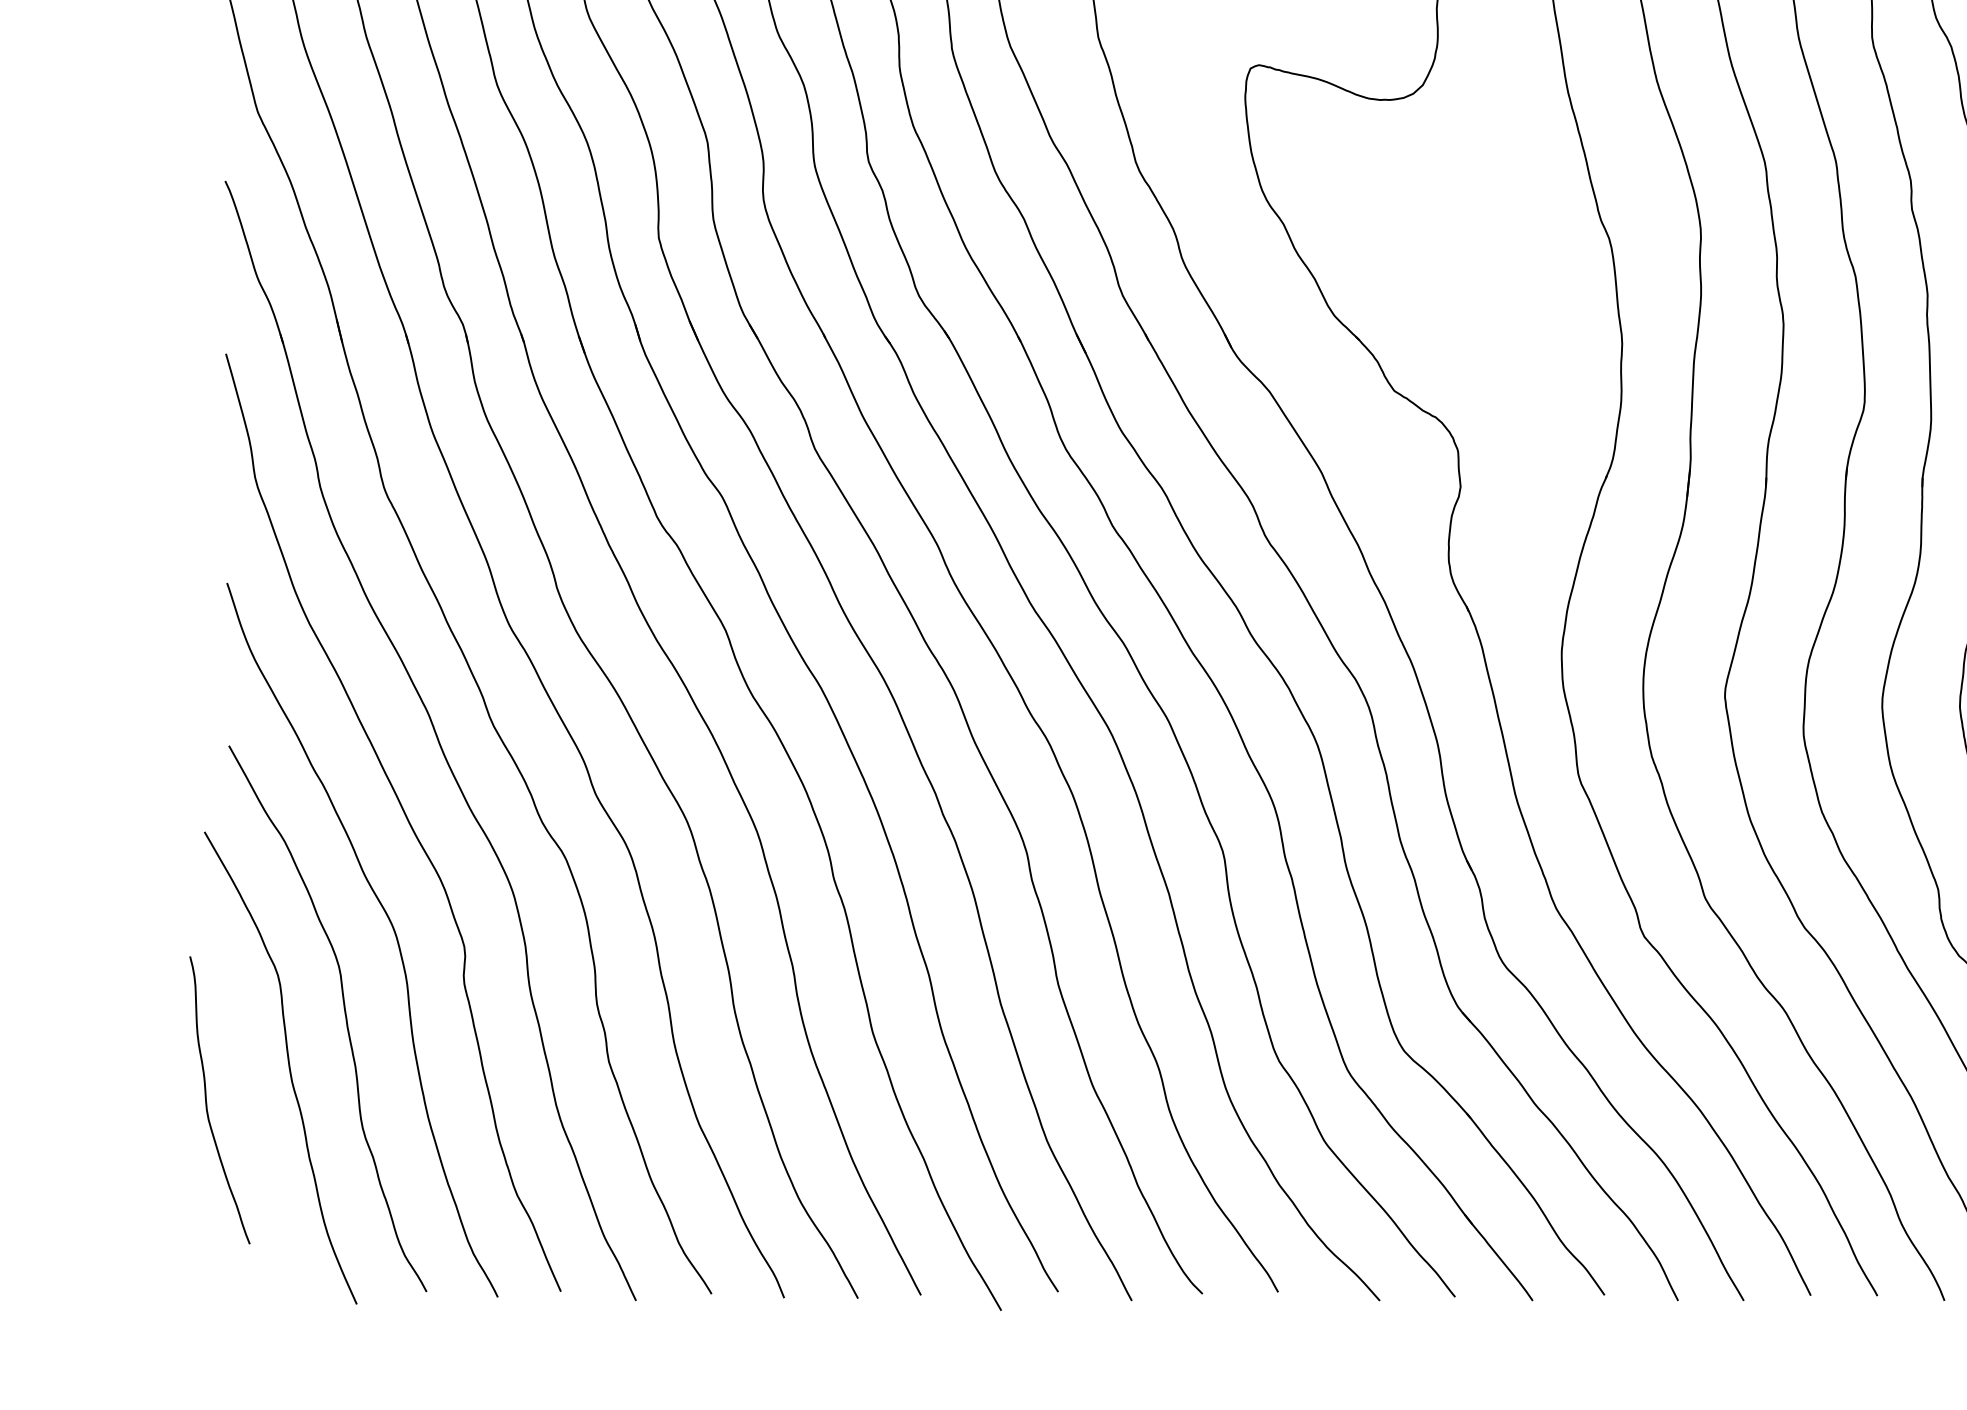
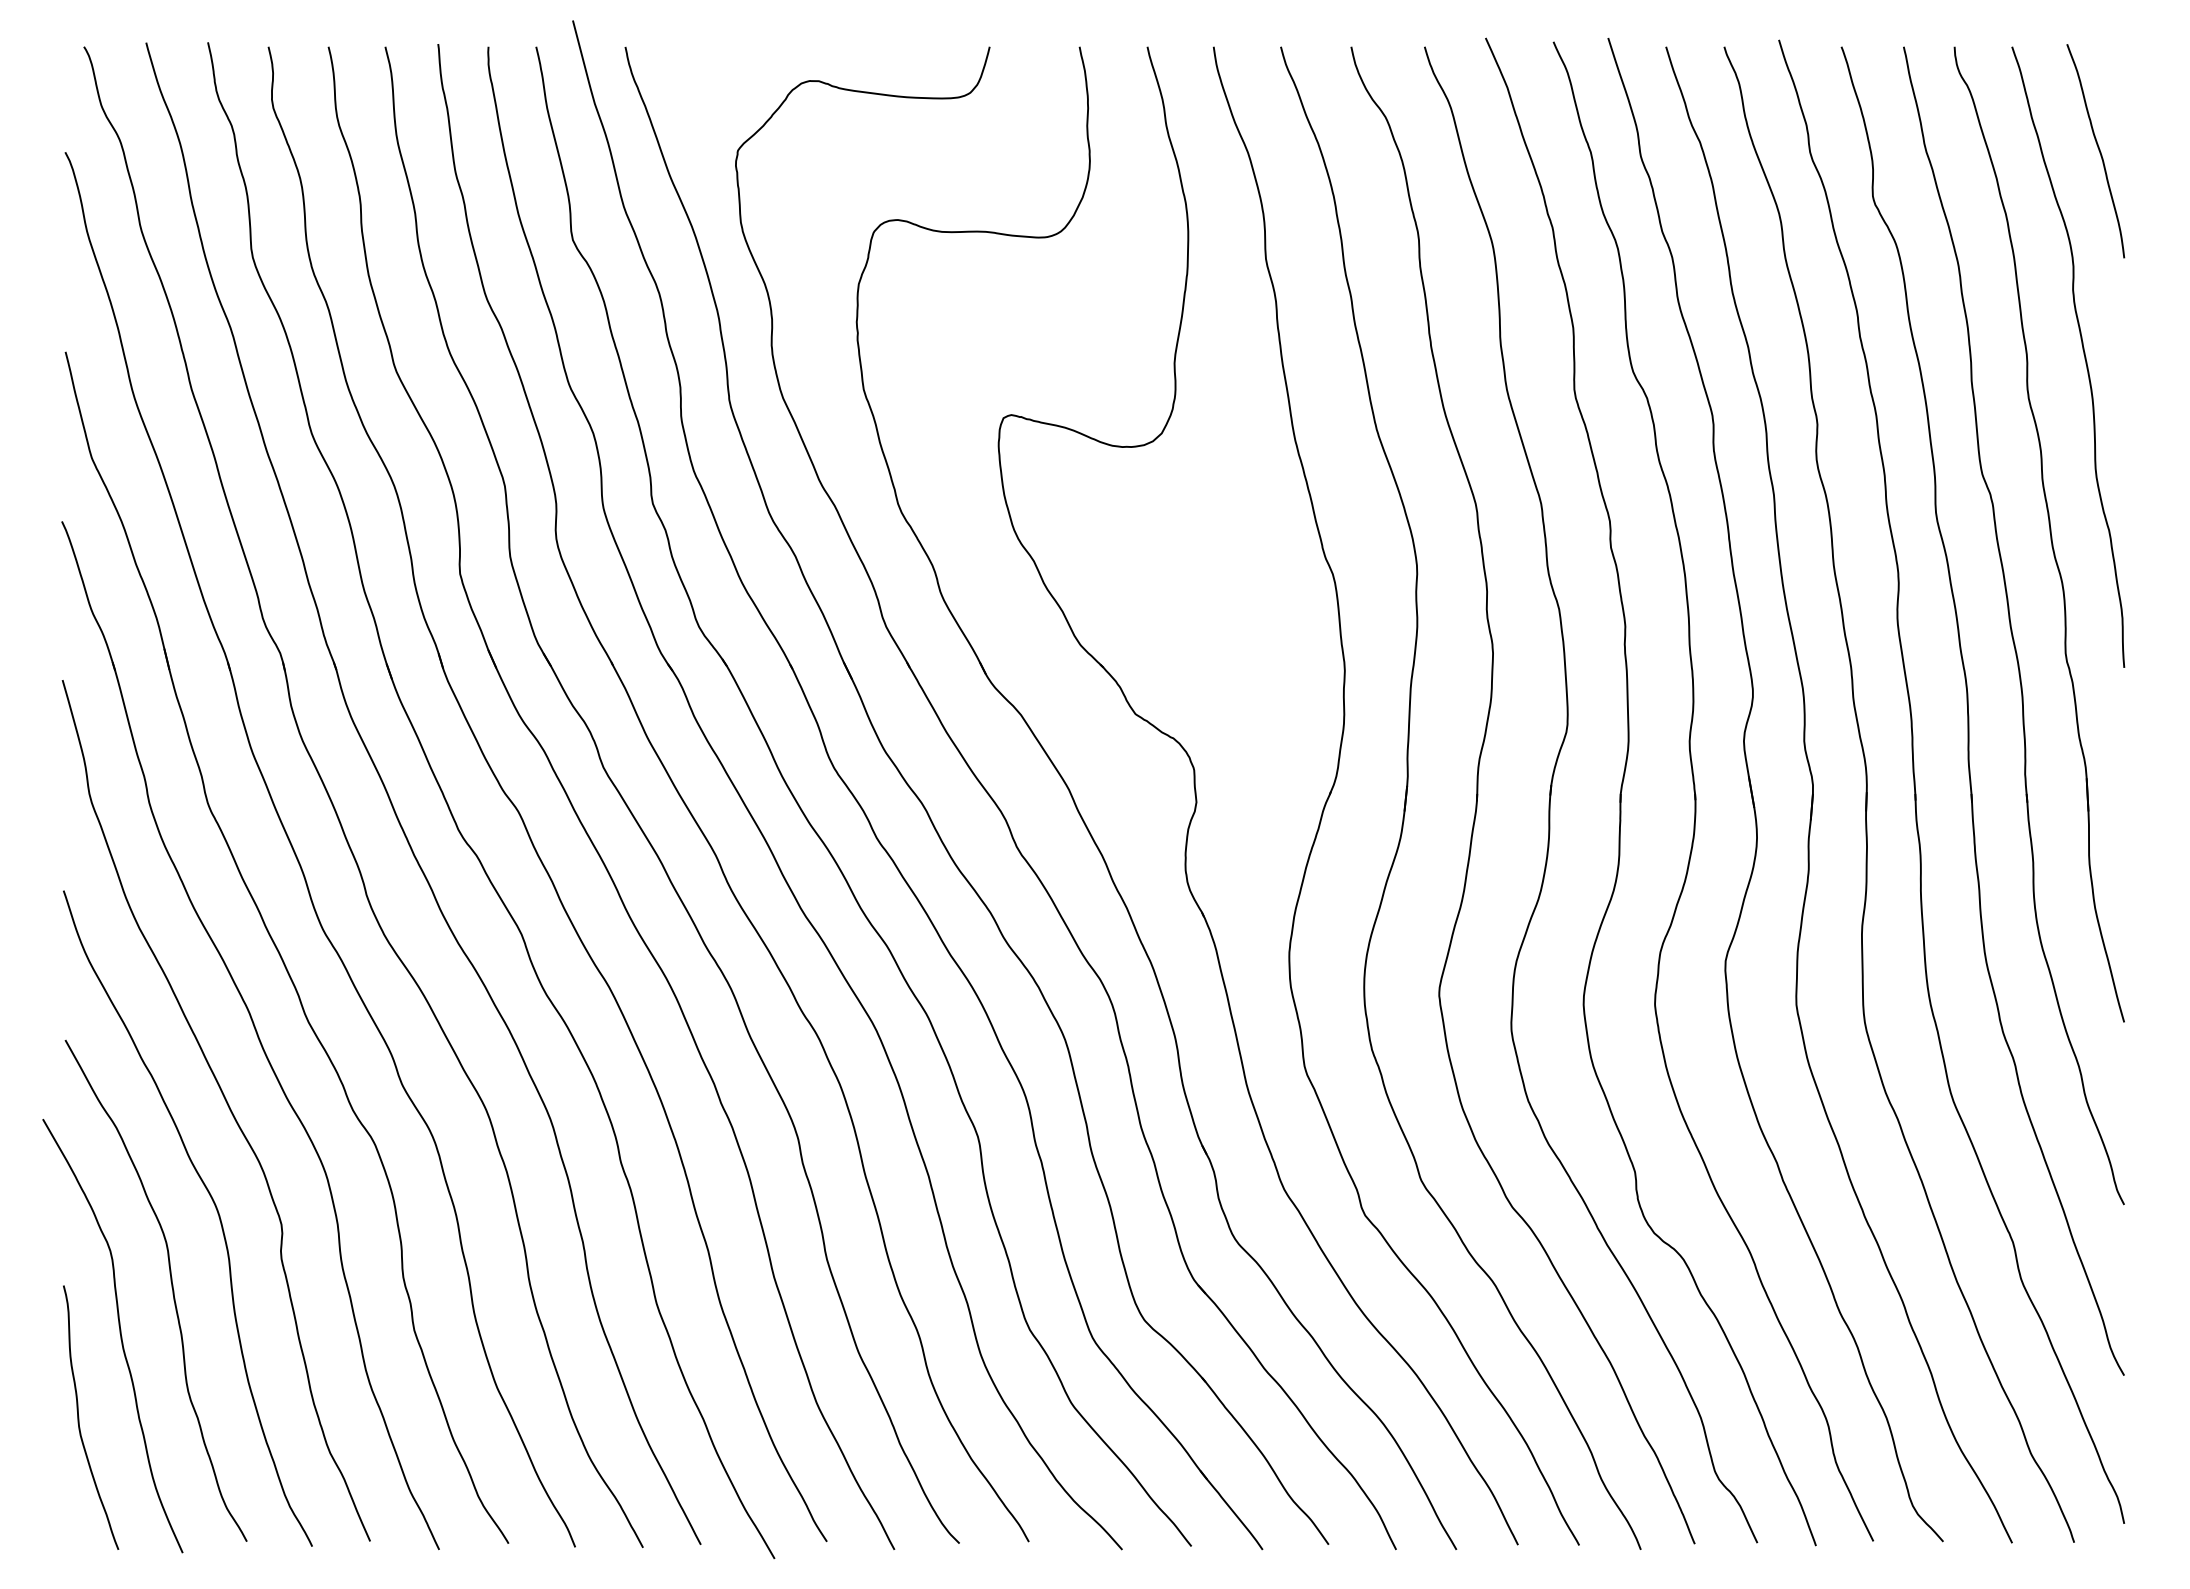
curve: (207, 1100) -> (79, 1417), moved

